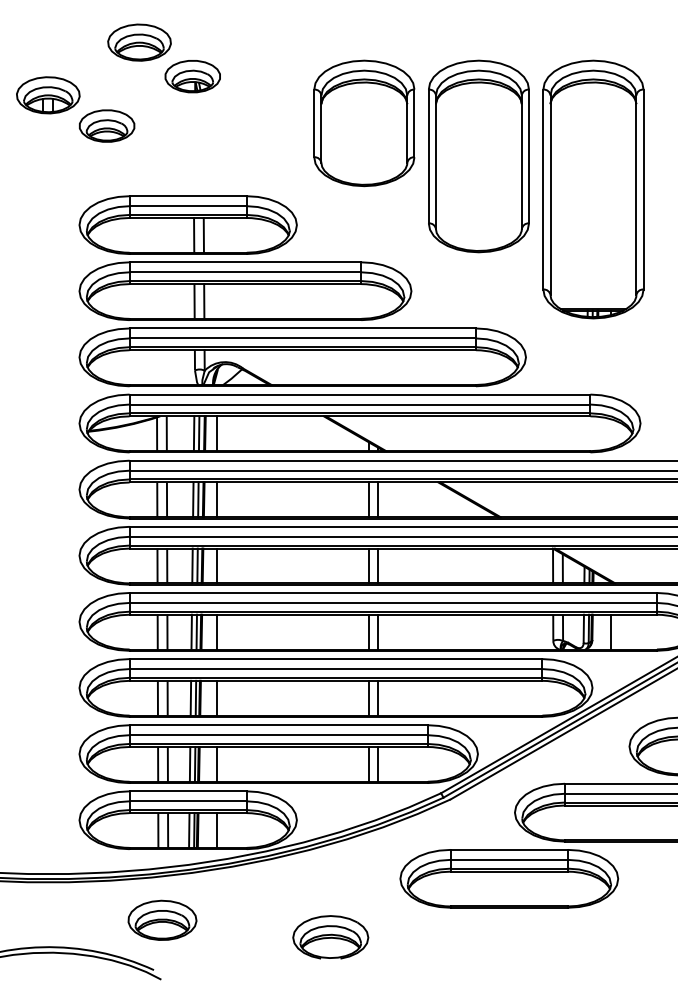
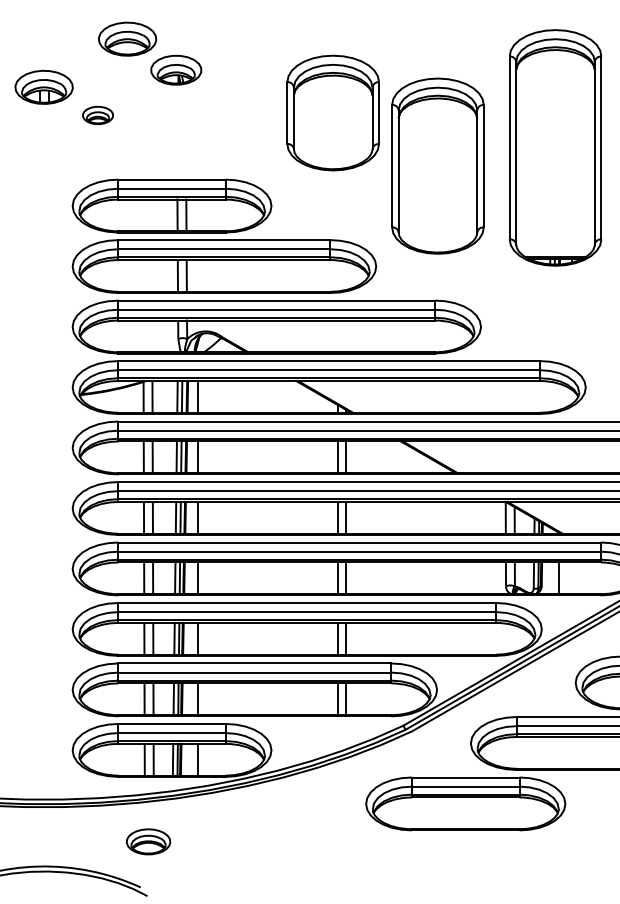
part: (107, 125) -> (98, 114), size x0.6
part: (478, 156) -> (437, 166), moved
part: (593, 189) -> (555, 147), moved
part: (162, 919) -> (148, 841), size x0.7
part: (330, 937) -> (302, 857), removed

